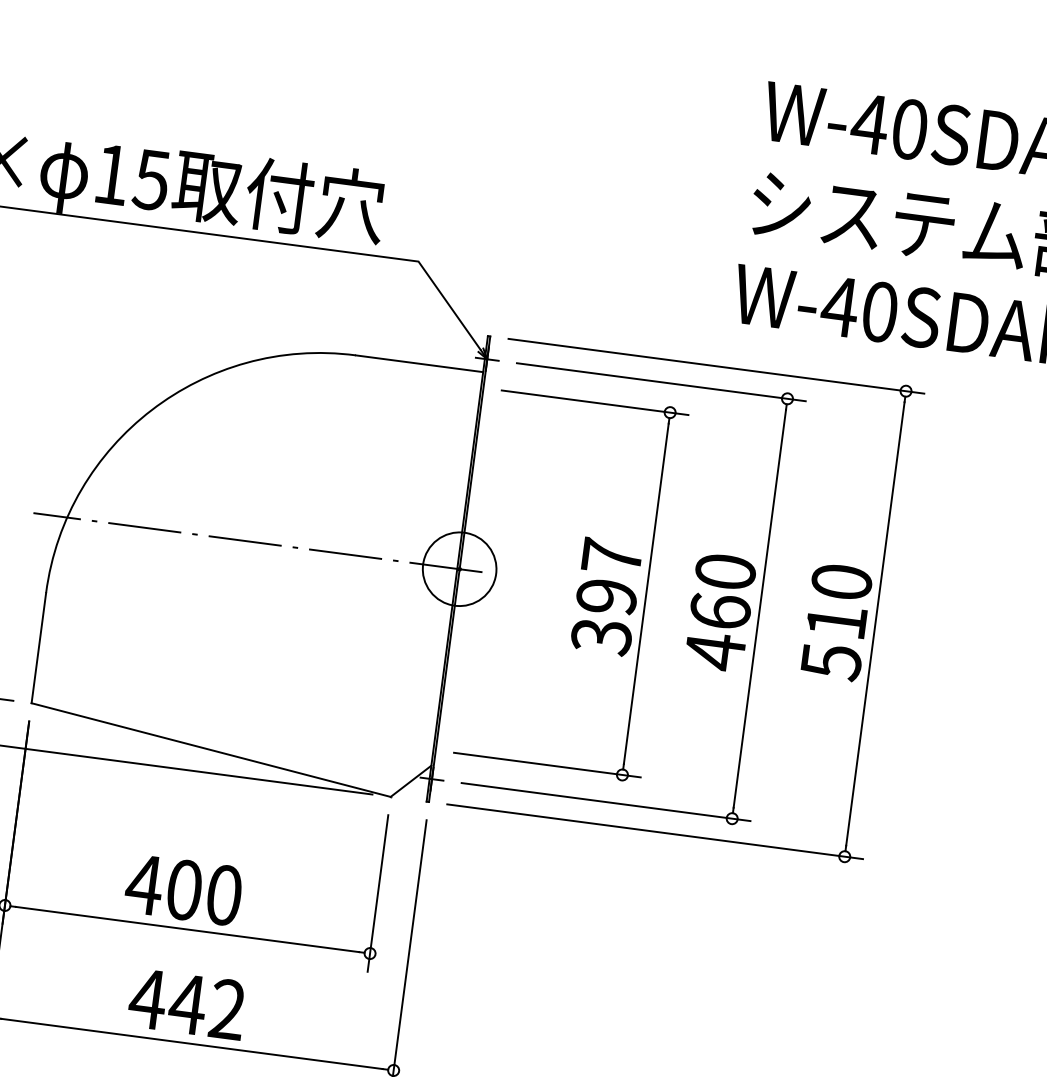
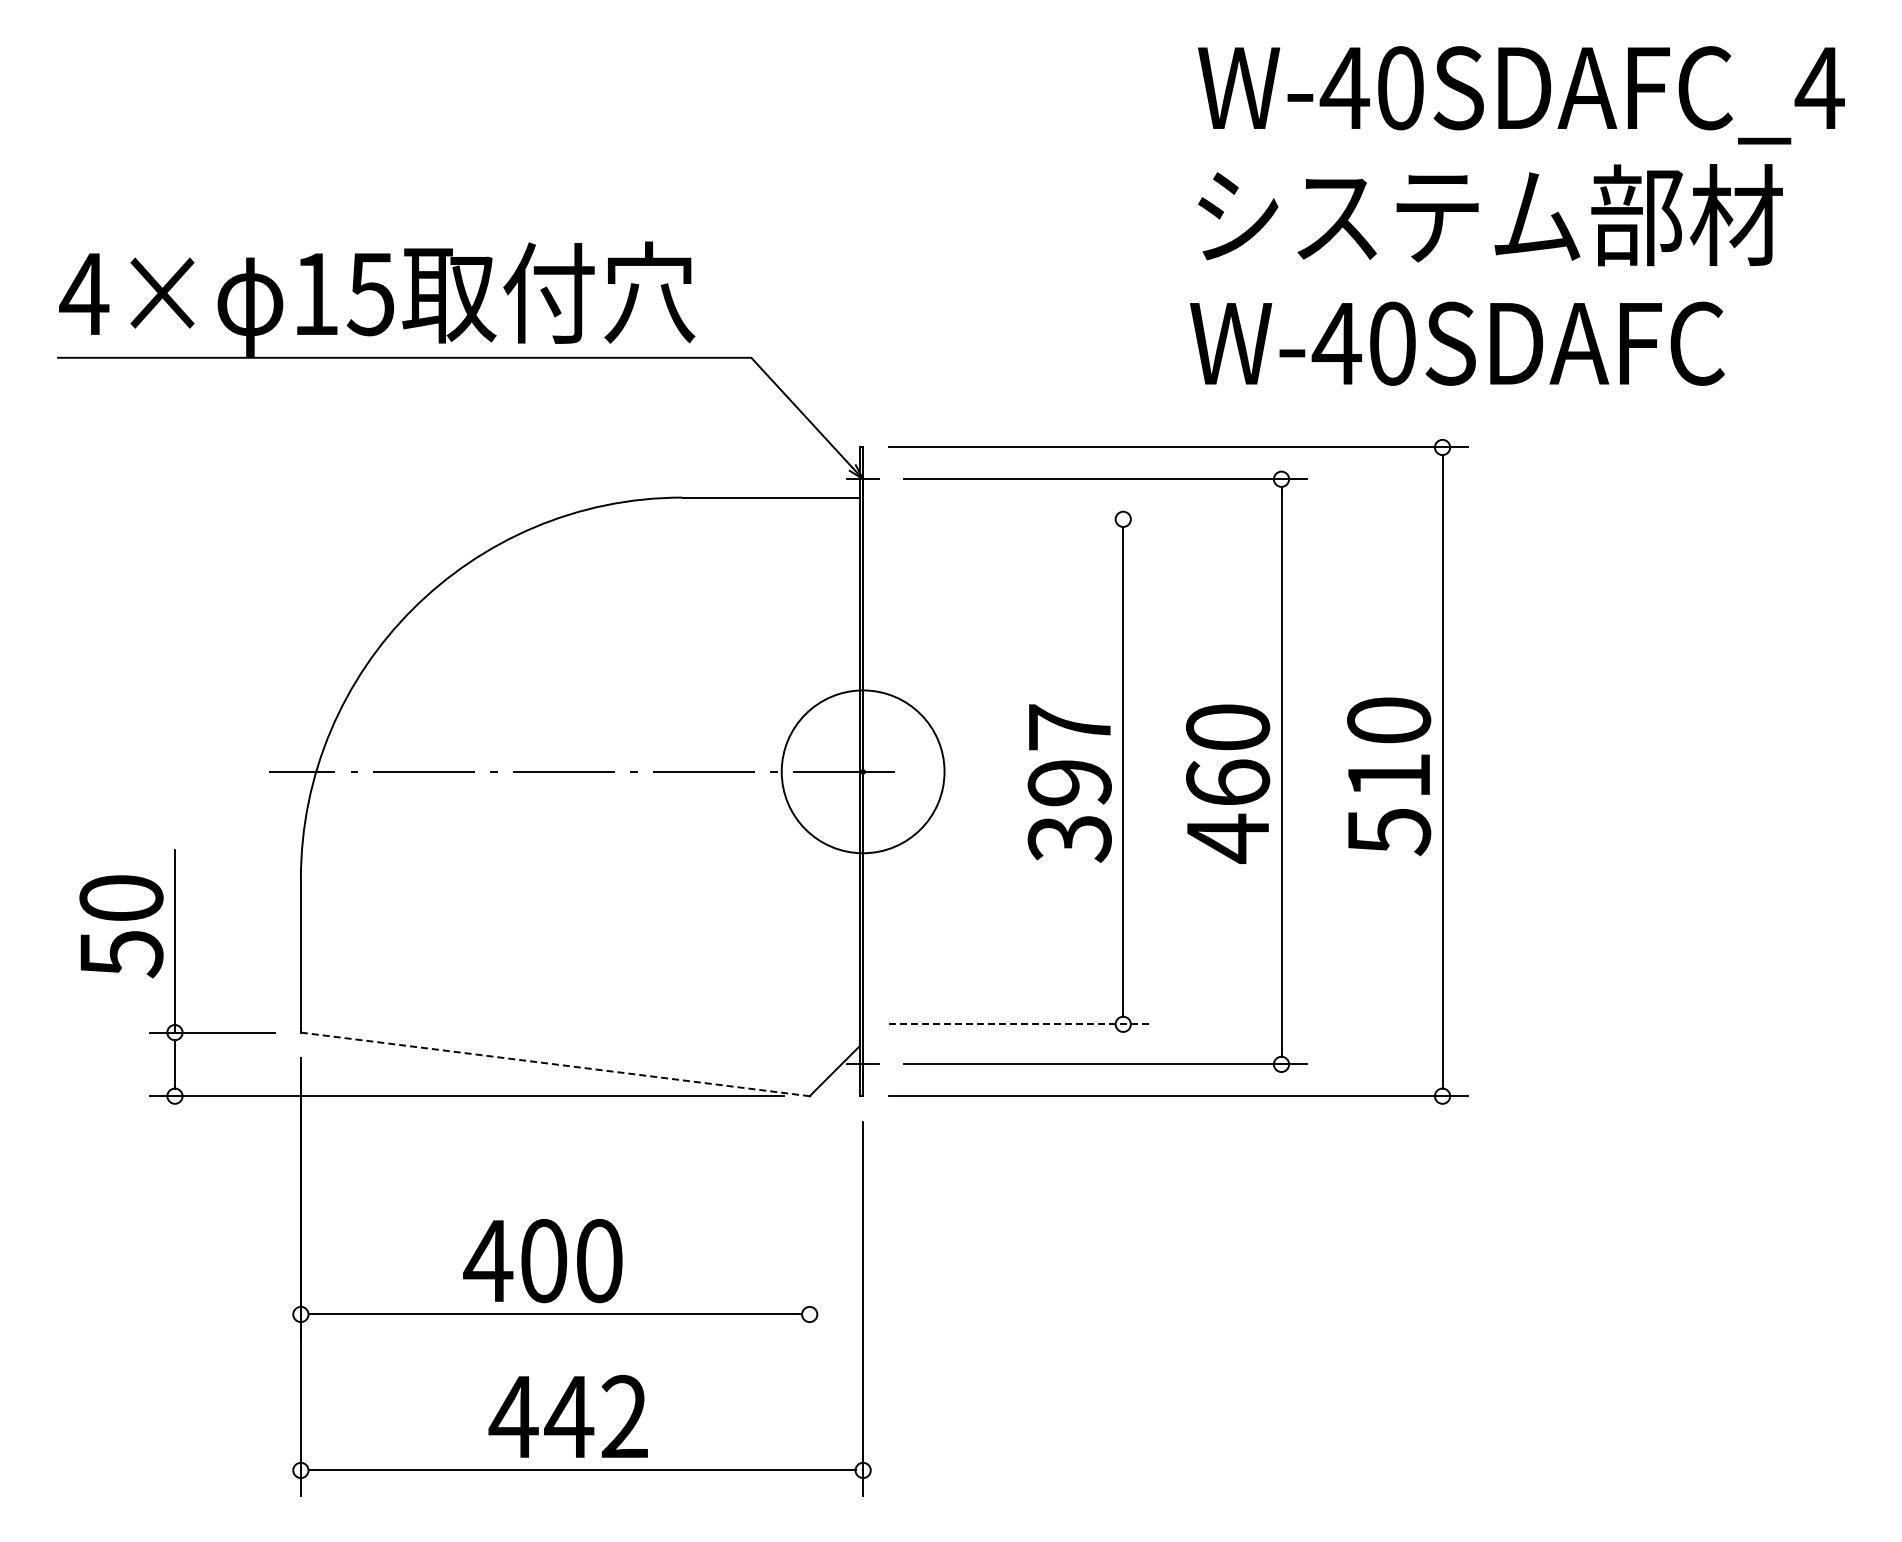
line: (594, 402) -> (1018, 519), removed
circle: (459, 569) -> (863, 771), size x1.6
line: (211, 750) -> (555, 1064), solid -> dashed
line: (547, 765) -> (1019, 1024), solid -> dashed
line: (377, 893) -> (809, 1230), removed

